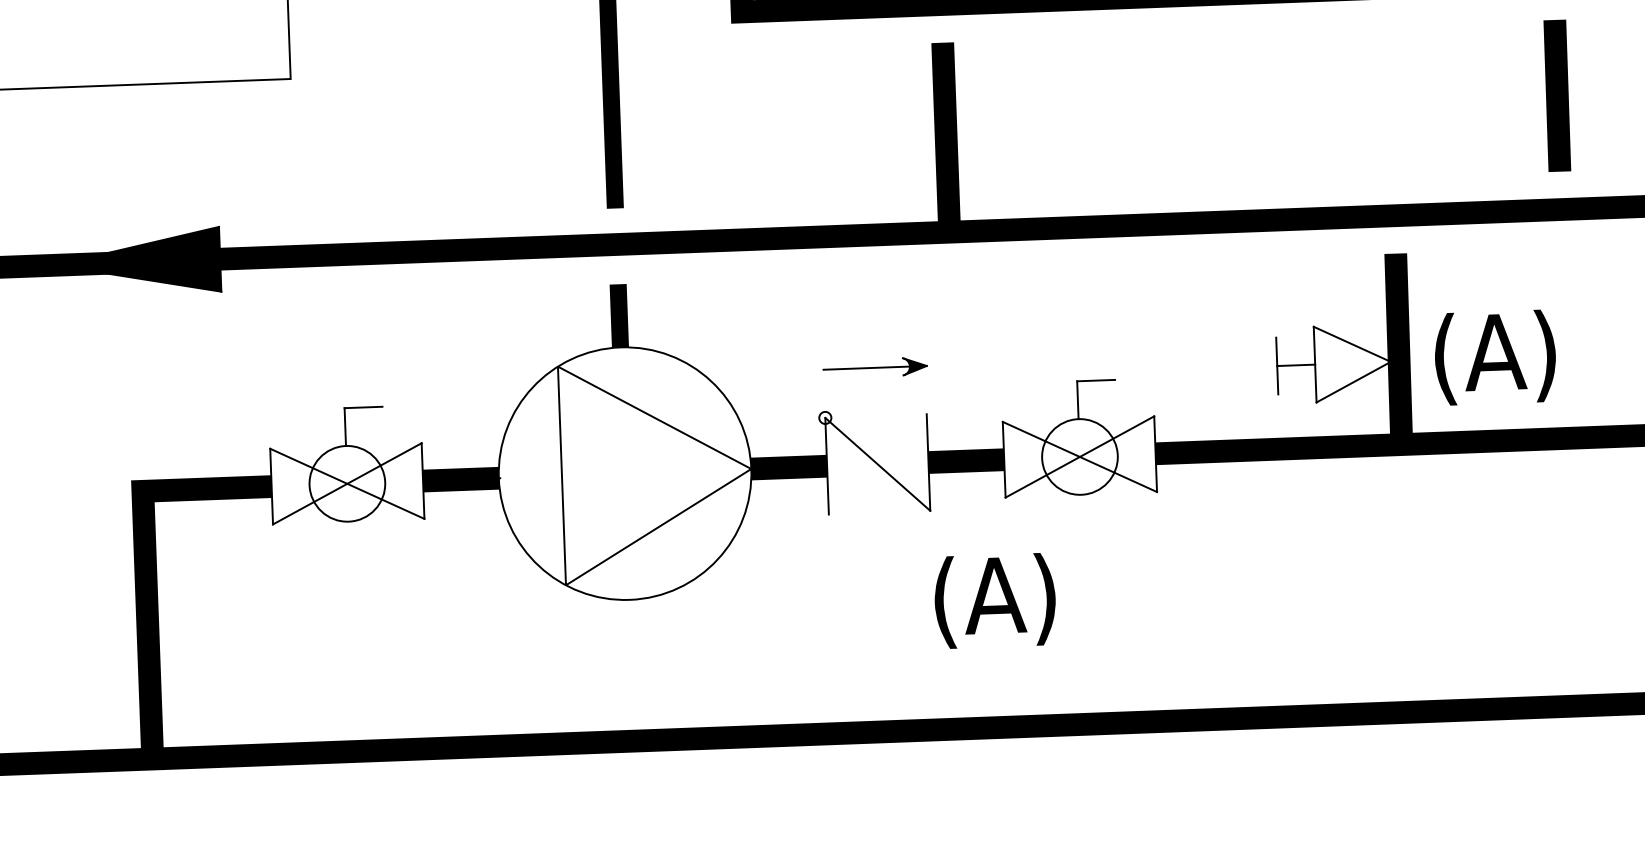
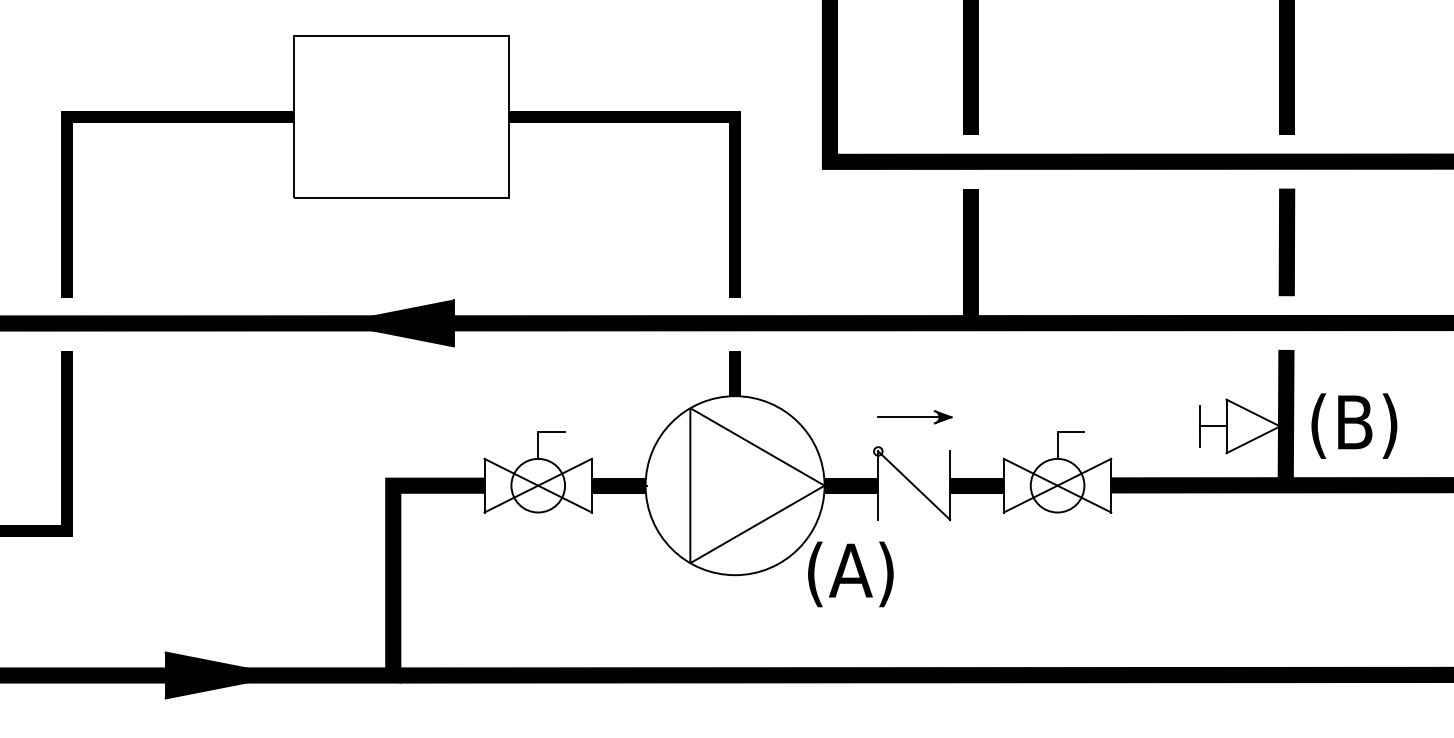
line: (1556, 95) -> (1286, 242), moved
text: (1509, 356) -> (1364, 425), (A) -> (B)
text: (994, 601) -> (850, 574), moved

